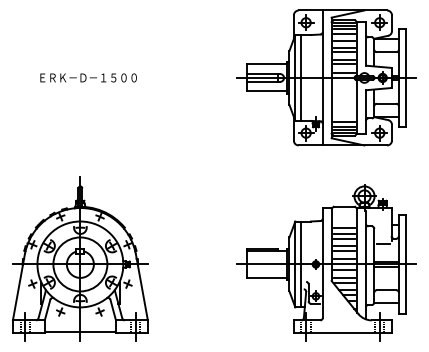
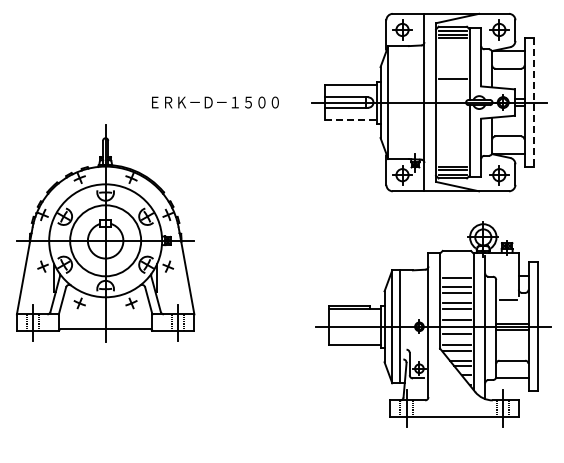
line: (344, 33) -> (452, 44), removed
line: (344, 41) -> (452, 54), removed
line: (344, 48) -> (452, 63), removed
line: (344, 52) -> (452, 68), removed
line: (344, 64) -> (452, 84), removed
line: (344, 72) -> (452, 95), removed
text: (88, 77) -> (215, 102), moved
line: (301, 77) -> (396, 102), removed
line: (406, 77) -> (534, 102), solid -> dashed
line: (266, 91) -> (350, 120), solid -> dashed
line: (344, 122) -> (452, 160), removed
part: (80, 258) -> (105, 233), moved
part: (326, 262) -> (433, 324), moved

